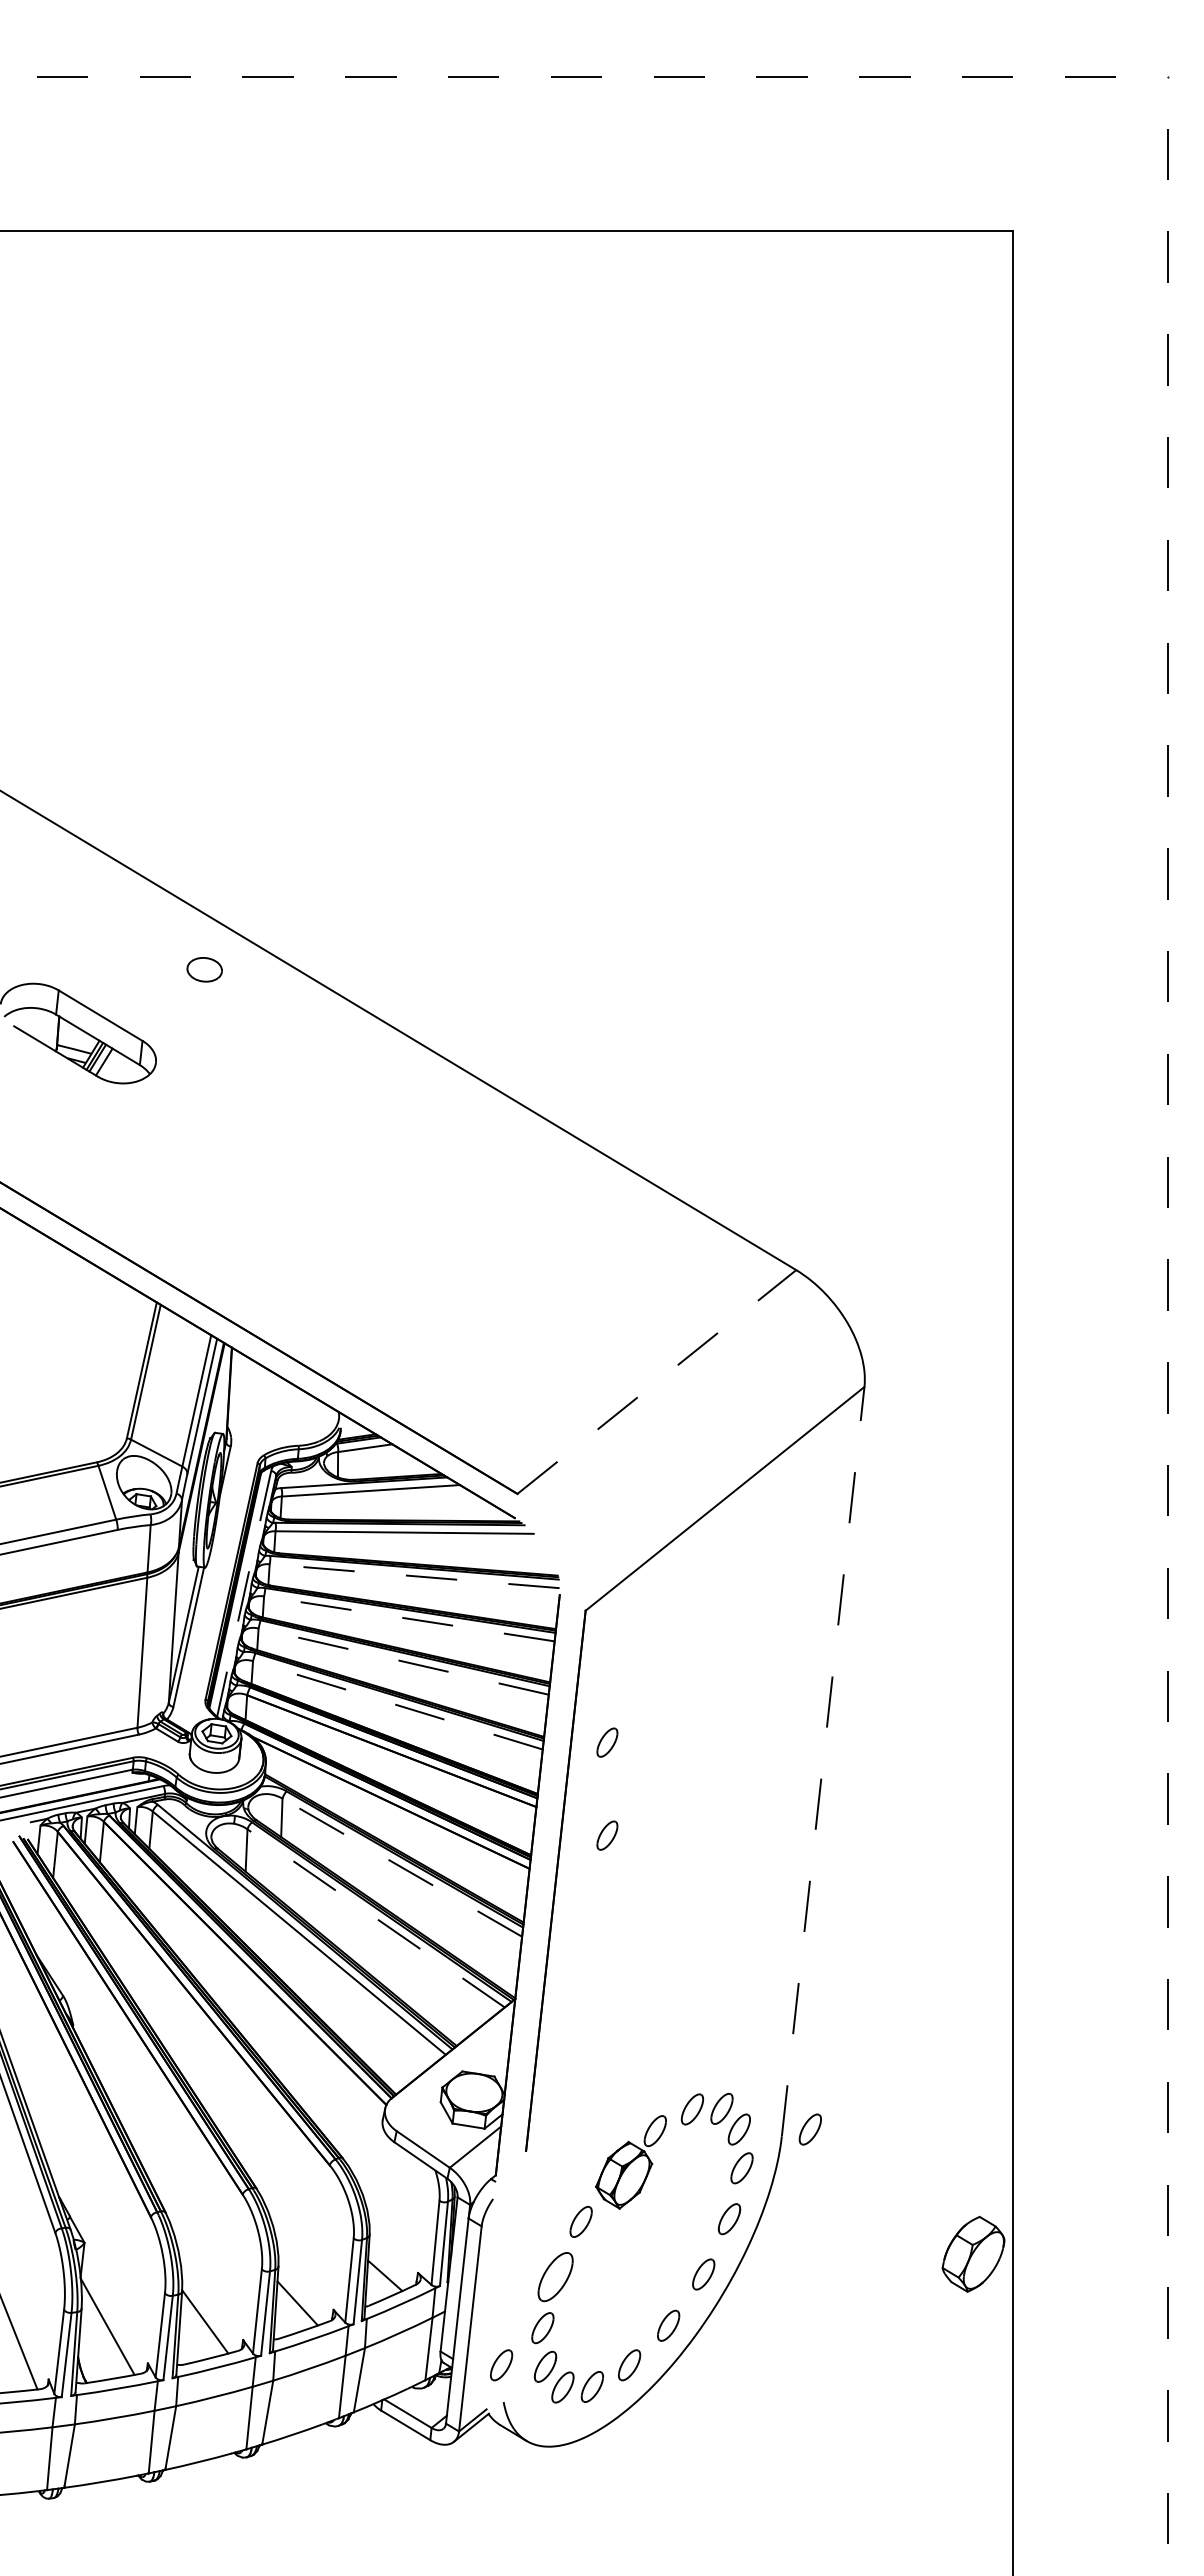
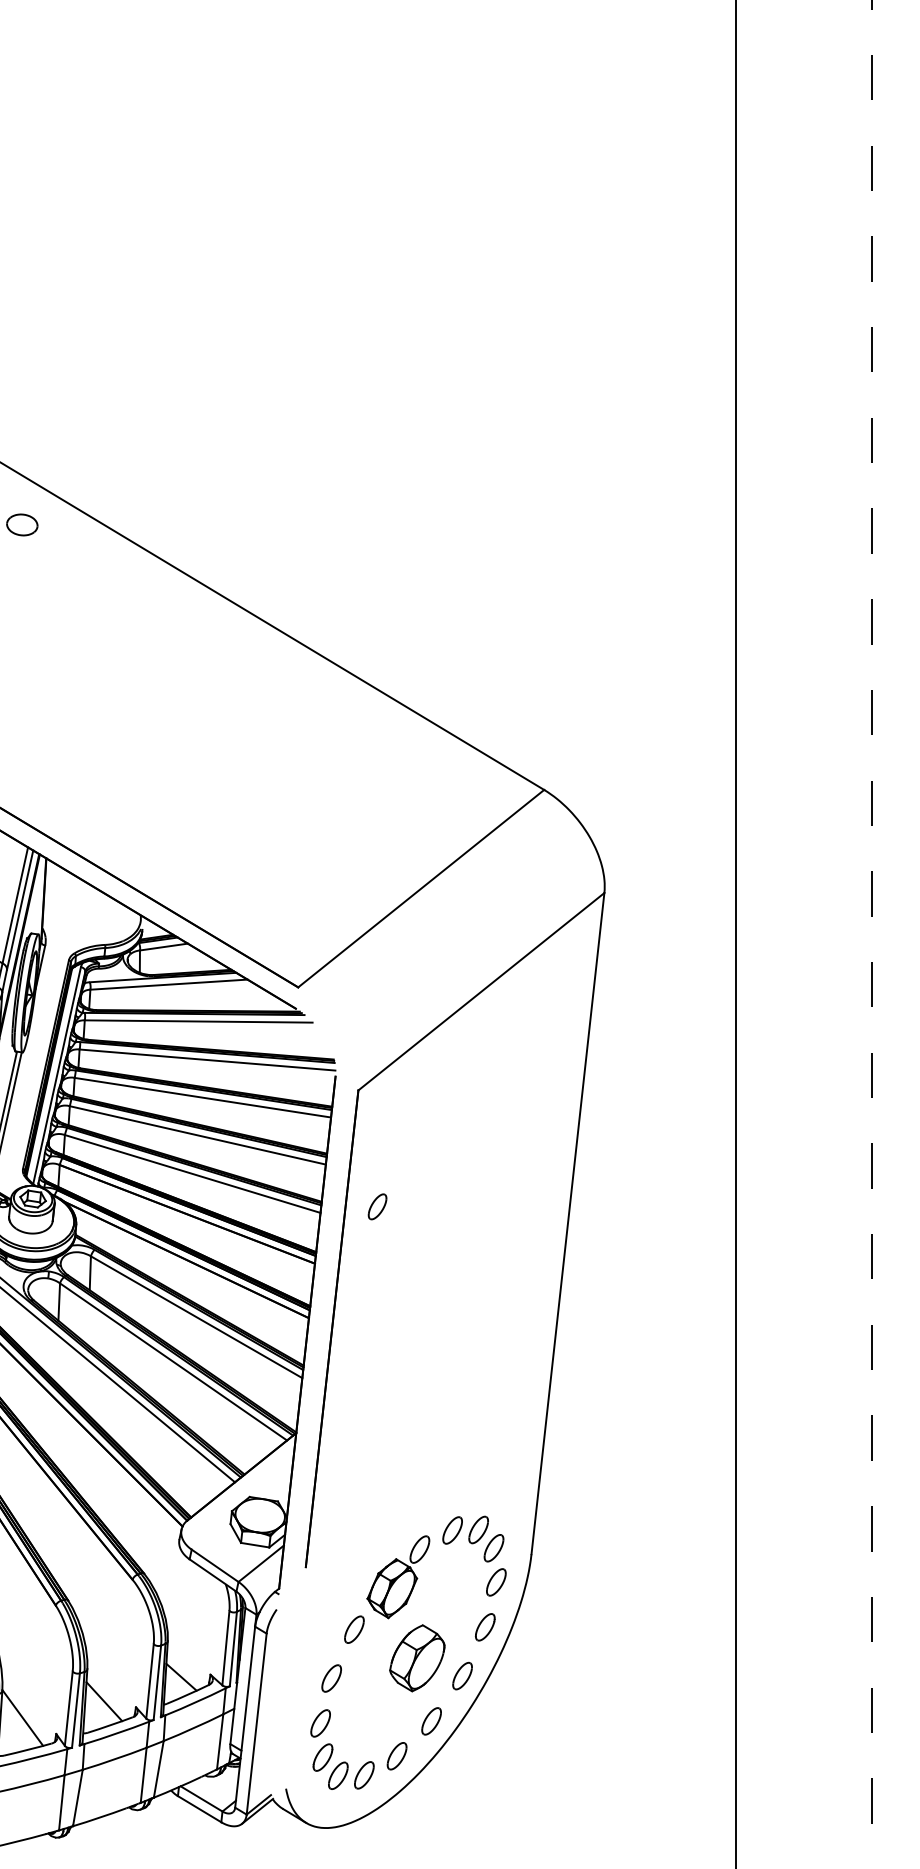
line: (656, 1382) -> (420, 889), dashed -> solid
line: (414, 1576) -> (207, 1060), dashed -> solid
line: (244, 1593) -> (57, 1075), dashed -> solid
line: (408, 1618) -> (202, 1097), dashed -> solid
line: (403, 1661) -> (197, 1135), dashed -> solid
line: (397, 1705) -> (192, 1174), dashed -> solid
line: (823, 1761) -> (568, 1223), dashed -> solid
part: (607, 1835) -> (377, 1288), removed
line: (401, 1867) -> (195, 1317), dashed -> solid
line: (375, 1918) -> (172, 1362), dashed -> solid
part: (809, 2129) -> (555, 1548), removed
part: (973, 2253) -> (417, 1657), moved
part: (554, 2277) -> (330, 1678), size x0.62
part: (501, 2365) -> (284, 1756), removed

